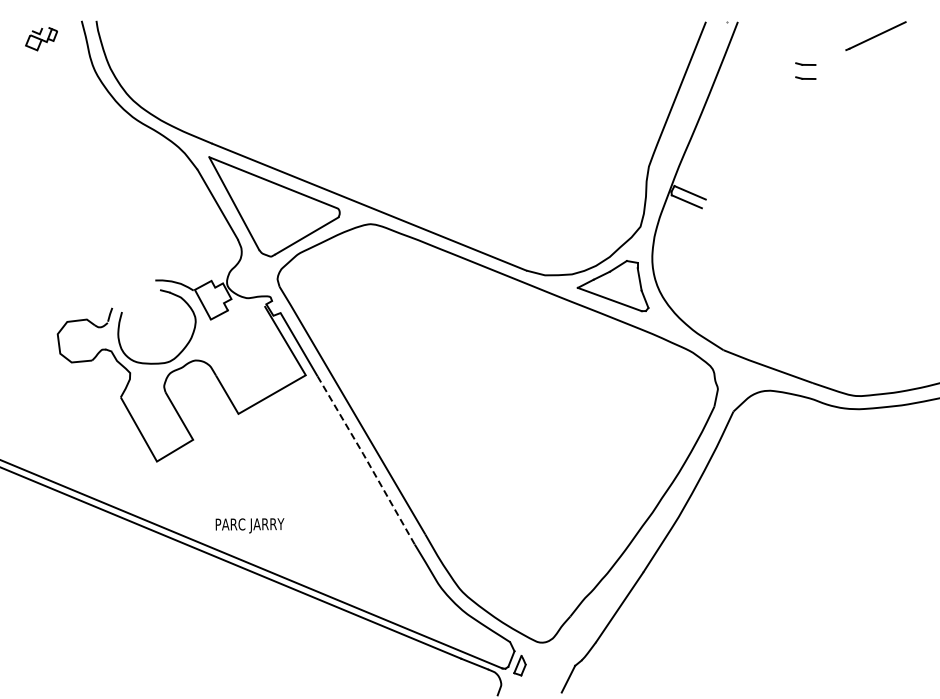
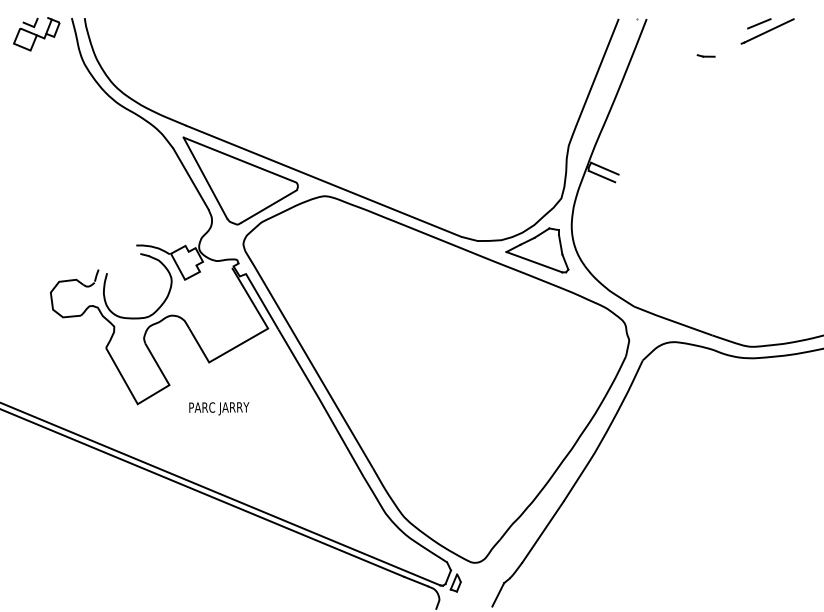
line: (866, 27) -> (759, 23), added
part: (41, 38) -> (36, 33), size x1.67
part: (805, 77) -> (705, 67), removed
line: (366, 459) -> (321, 402), dashed -> solid
text: (249, 525) -> (218, 408), moved

